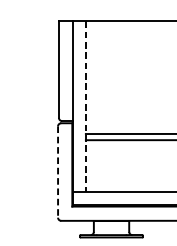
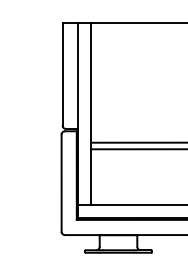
line: (86, 107) -> (91, 114), dashed -> solid
line: (57, 172) -> (61, 183), dashed -> solid

